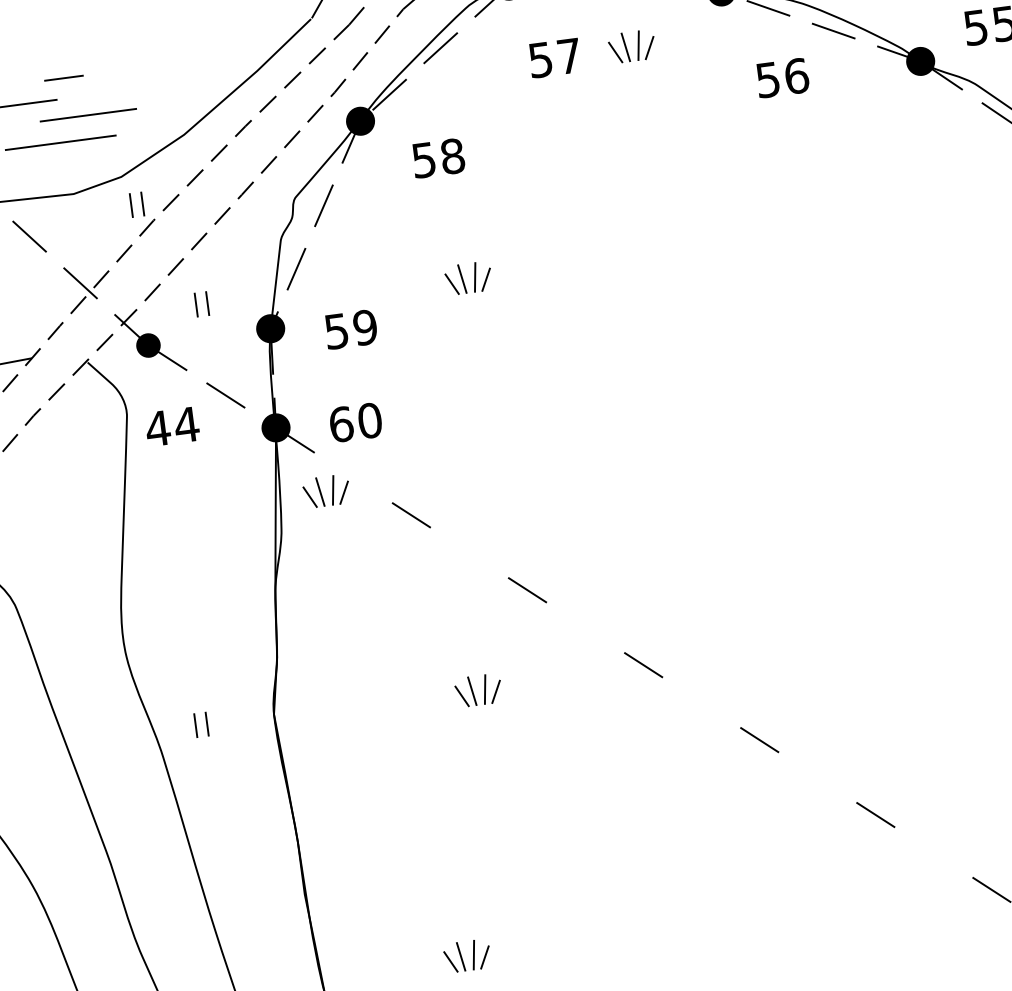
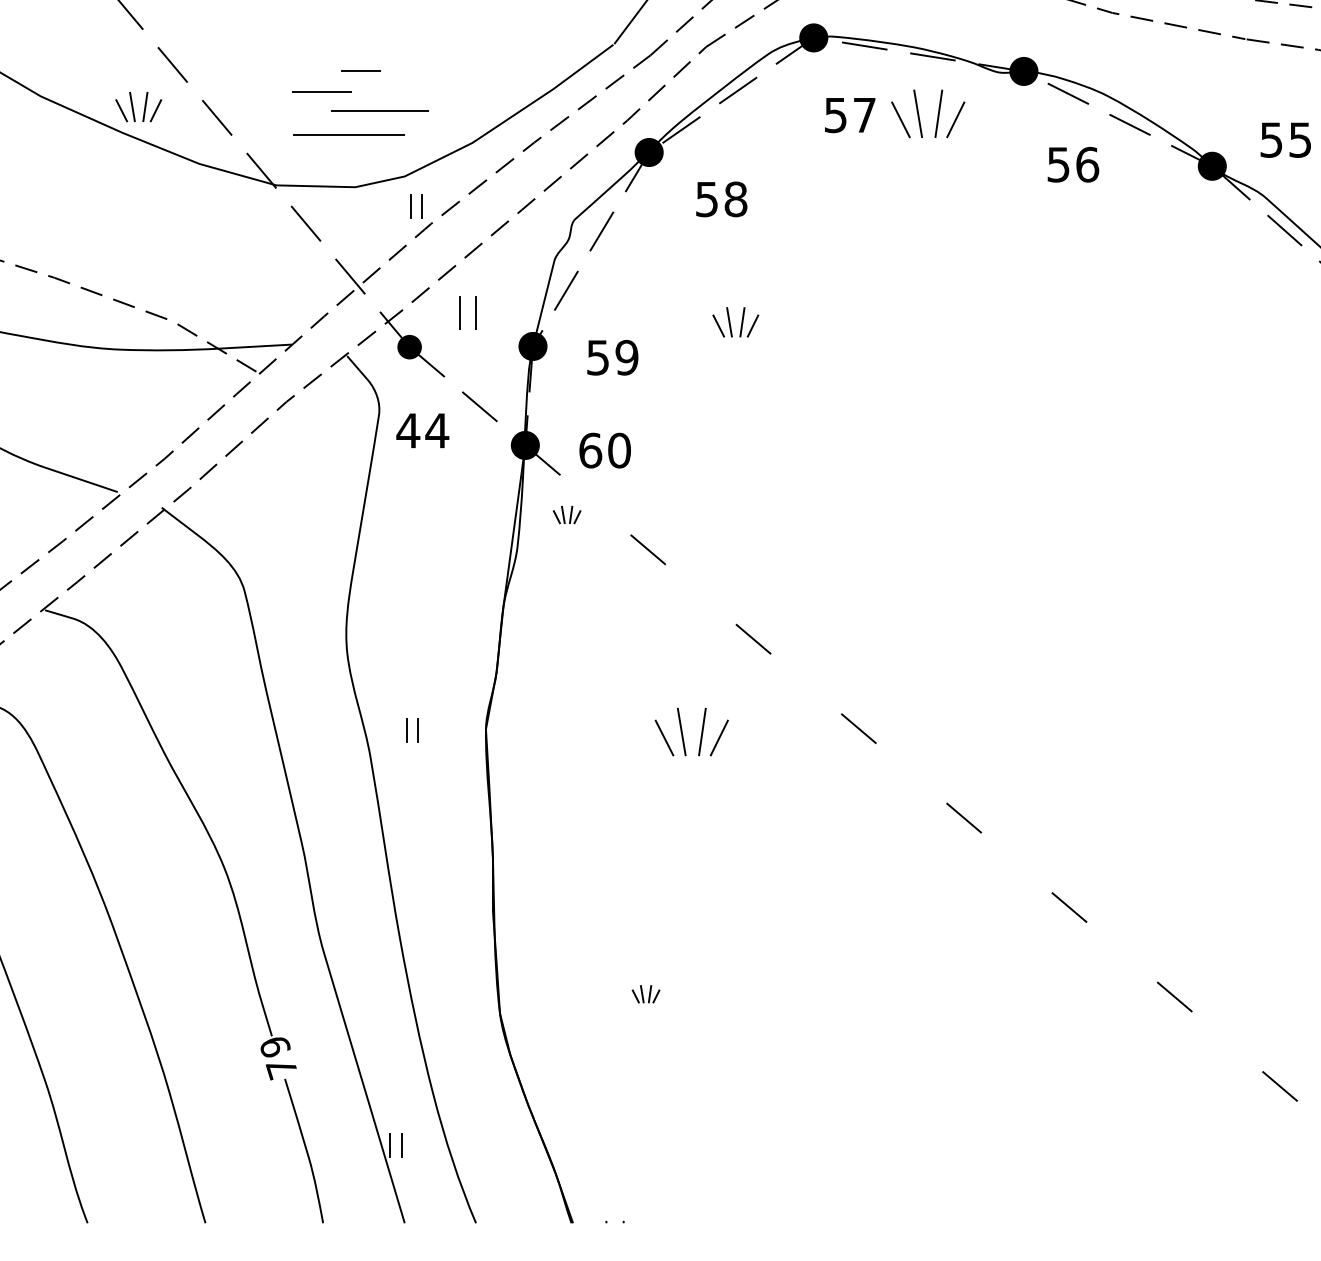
part: (631, 46) -> (927, 113), size x1.6
part: (201, 304) -> (467, 313), size x1.4
part: (325, 490) -> (566, 514), size x0.6
part: (478, 690) -> (691, 732), size x1.6
part: (466, 956) -> (645, 994), size x0.6

